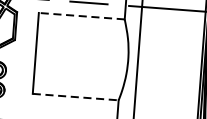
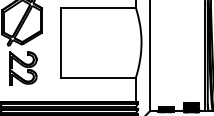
line: (81, 16) -> (98, 7), dashed -> solid
line: (76, 96) -> (99, 77), dashed -> solid

